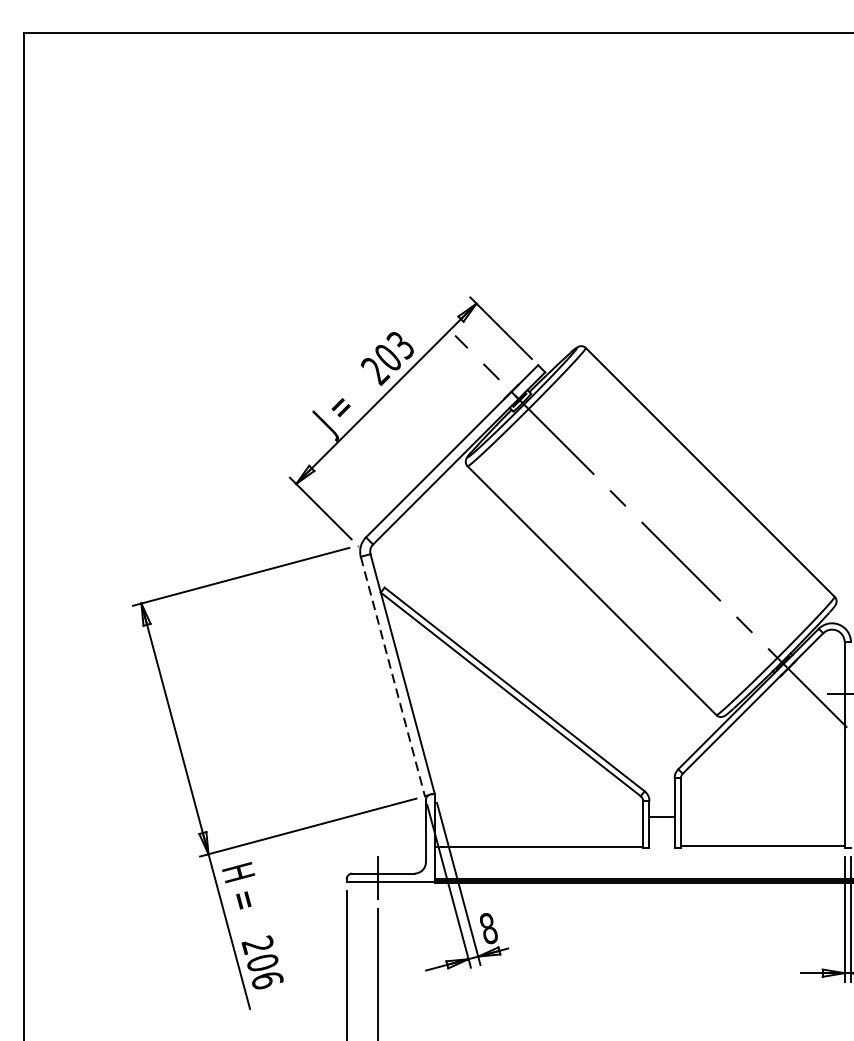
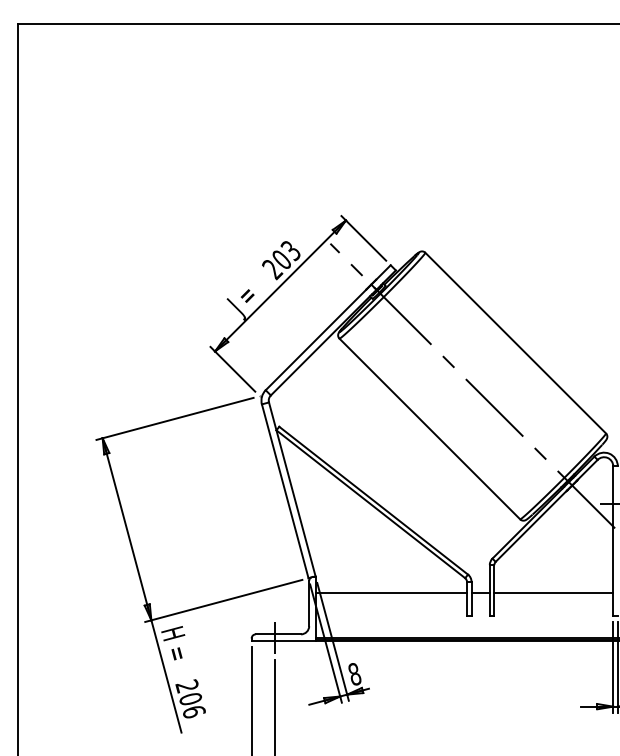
line: (393, 676) -> (285, 491), dashed -> solid
line: (762, 846) -> (553, 593), moved
line: (537, 847) -> (390, 593), moved

